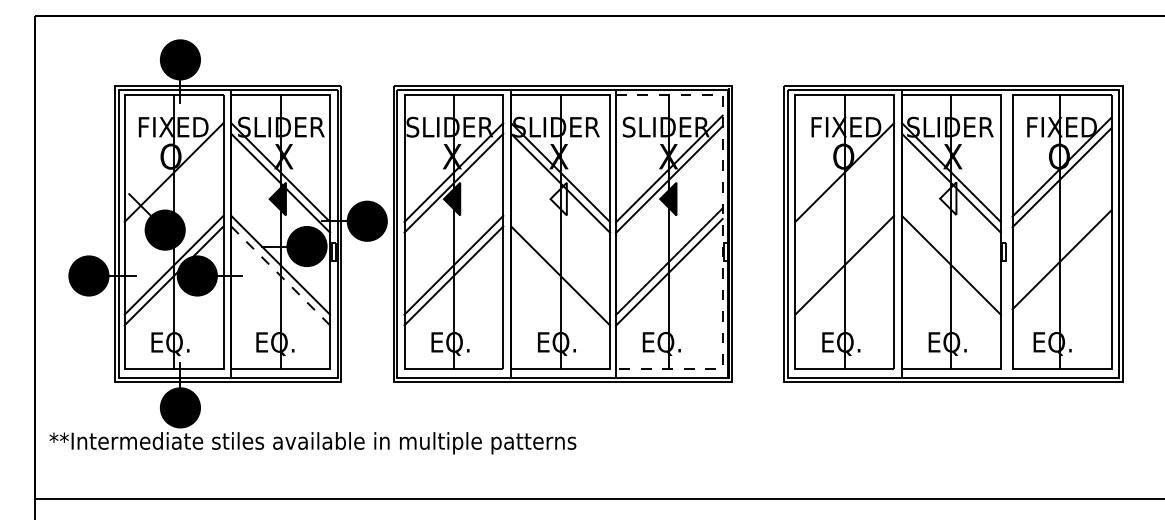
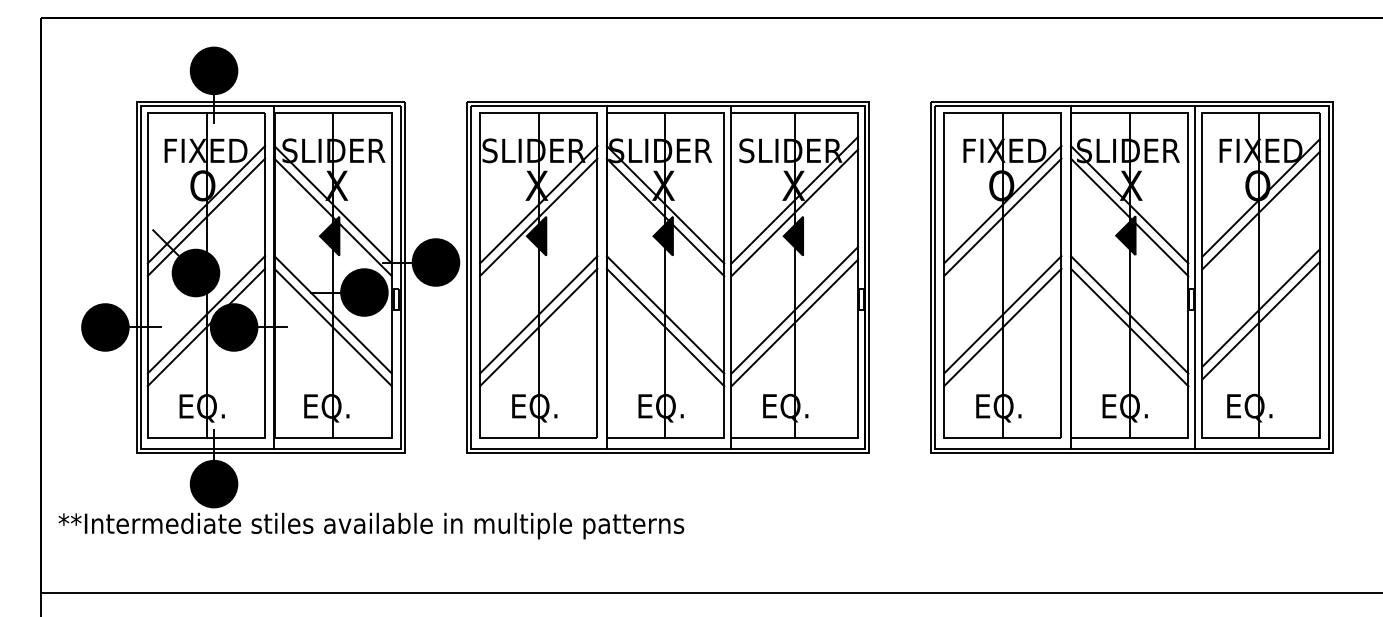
line: (173, 182) -> (205, 216), added
line: (844, 182) -> (1002, 216), added
fill: (558, 198) -> (663, 235), added
fill: (948, 198) -> (1126, 235), added
line: (722, 232) -> (857, 275), dashed -> solid
line: (1006, 233) -> (1195, 277), added
line: (560, 264) -> (665, 313), added
line: (1061, 269) -> (1260, 319), added
line: (280, 275) -> (332, 326), dashed -> solid
line: (844, 275) -> (1002, 326), added
line: (951, 275) -> (1129, 326), added

